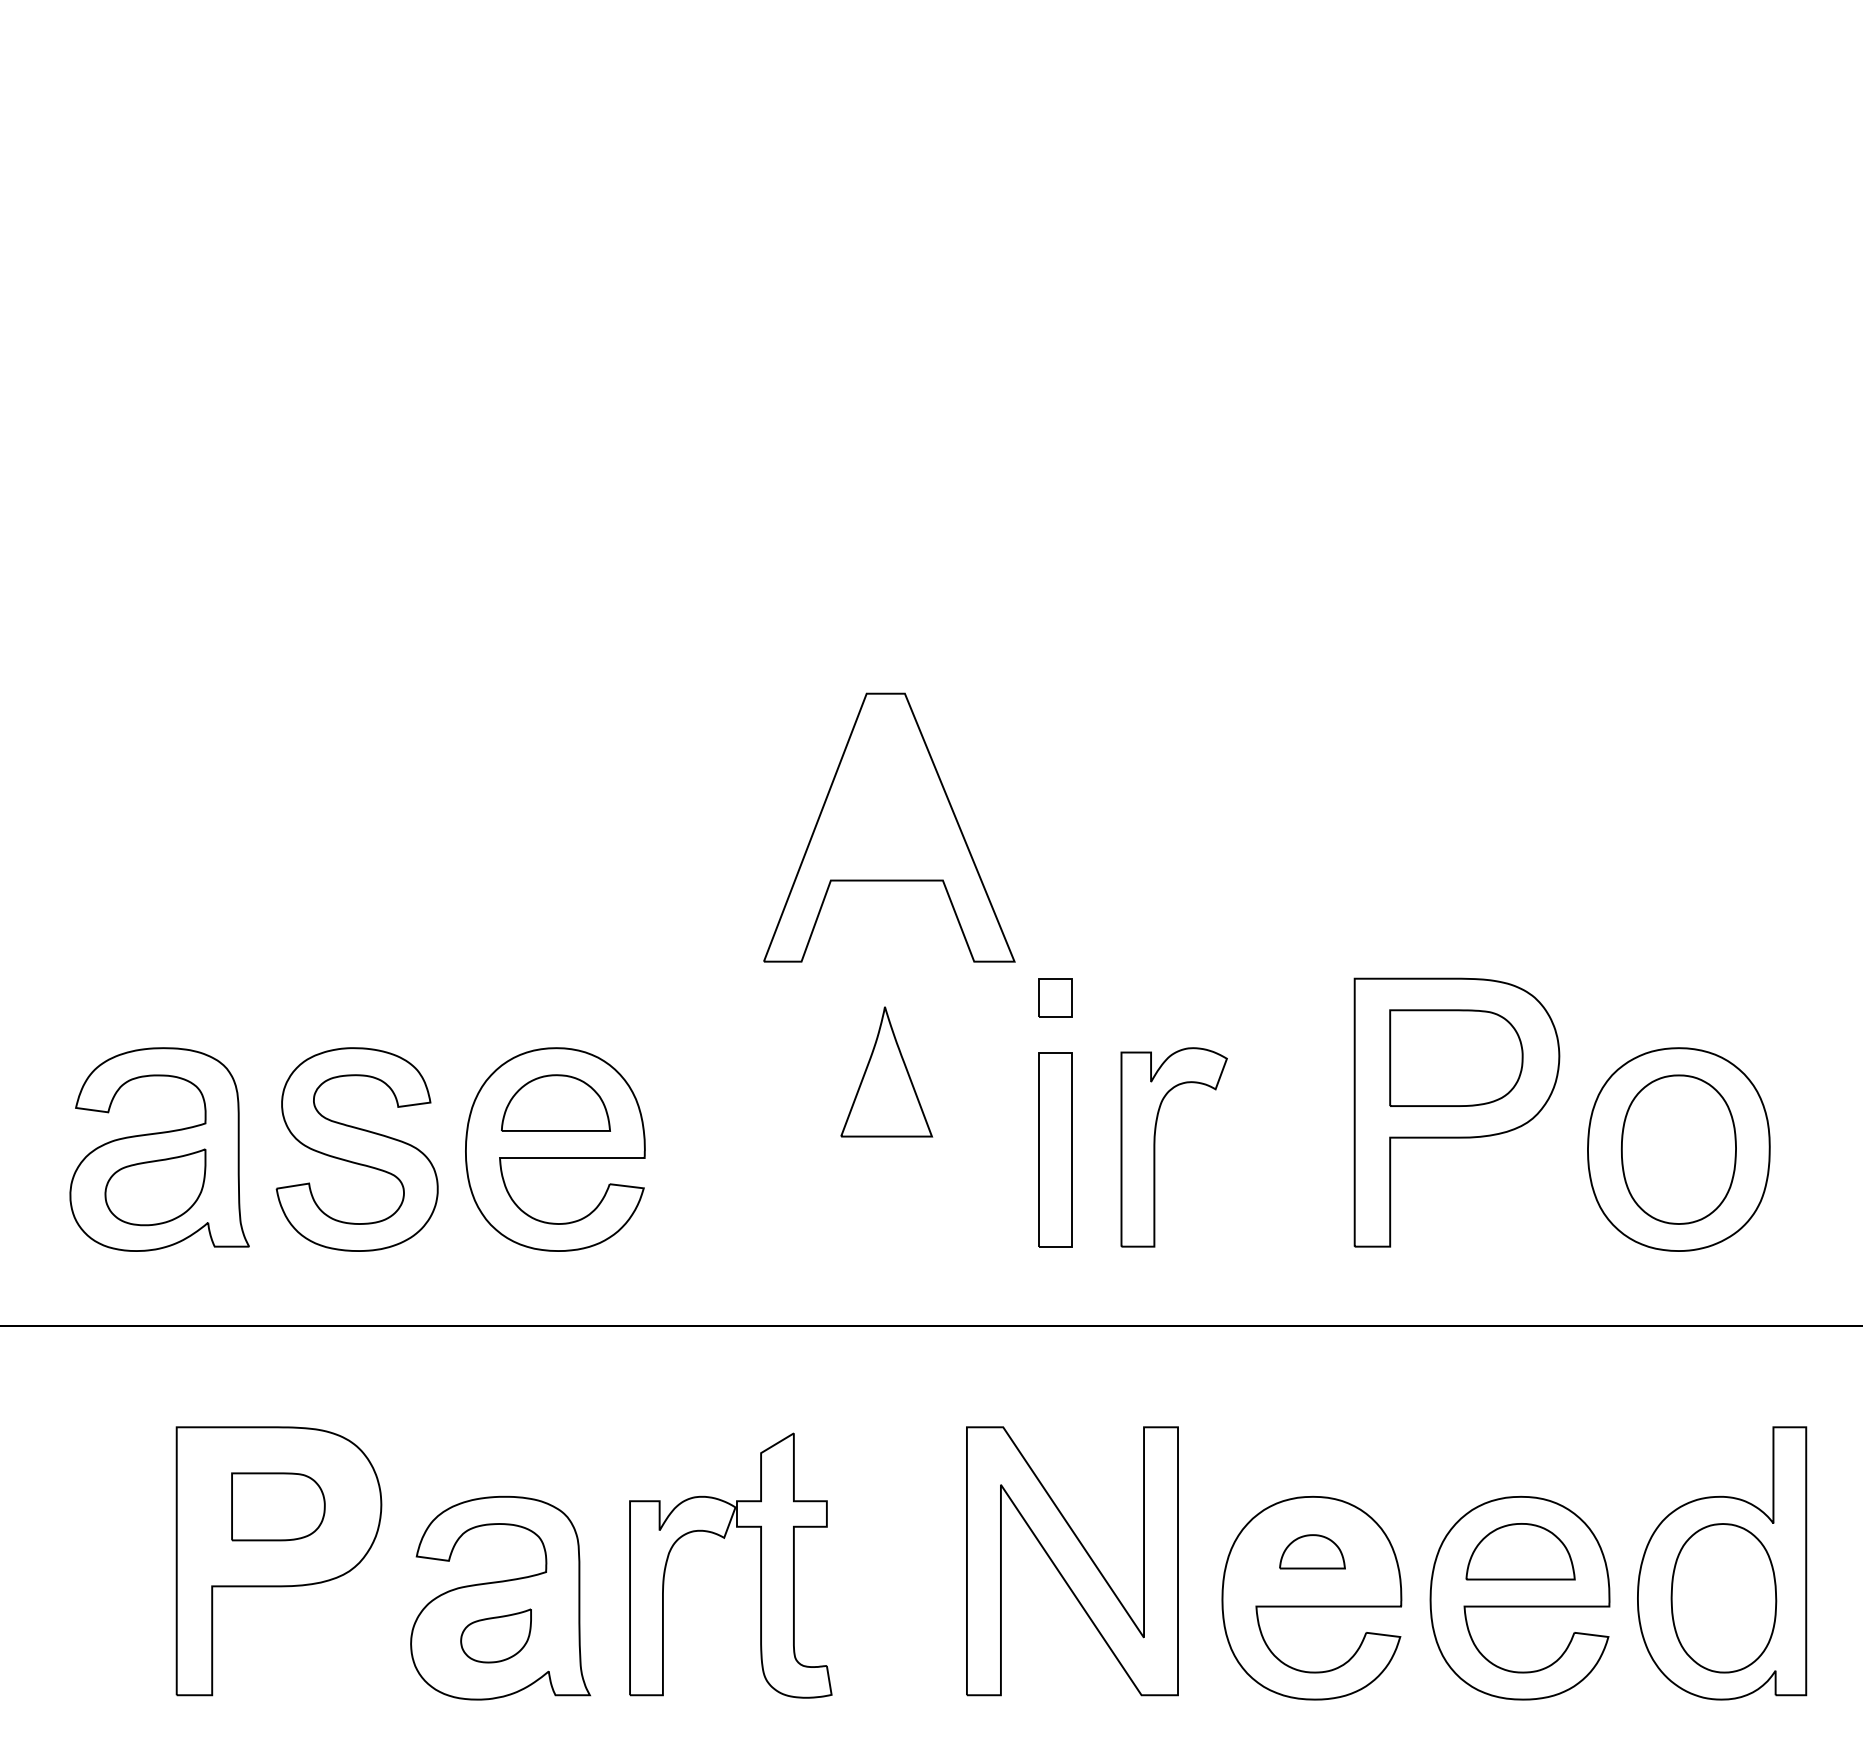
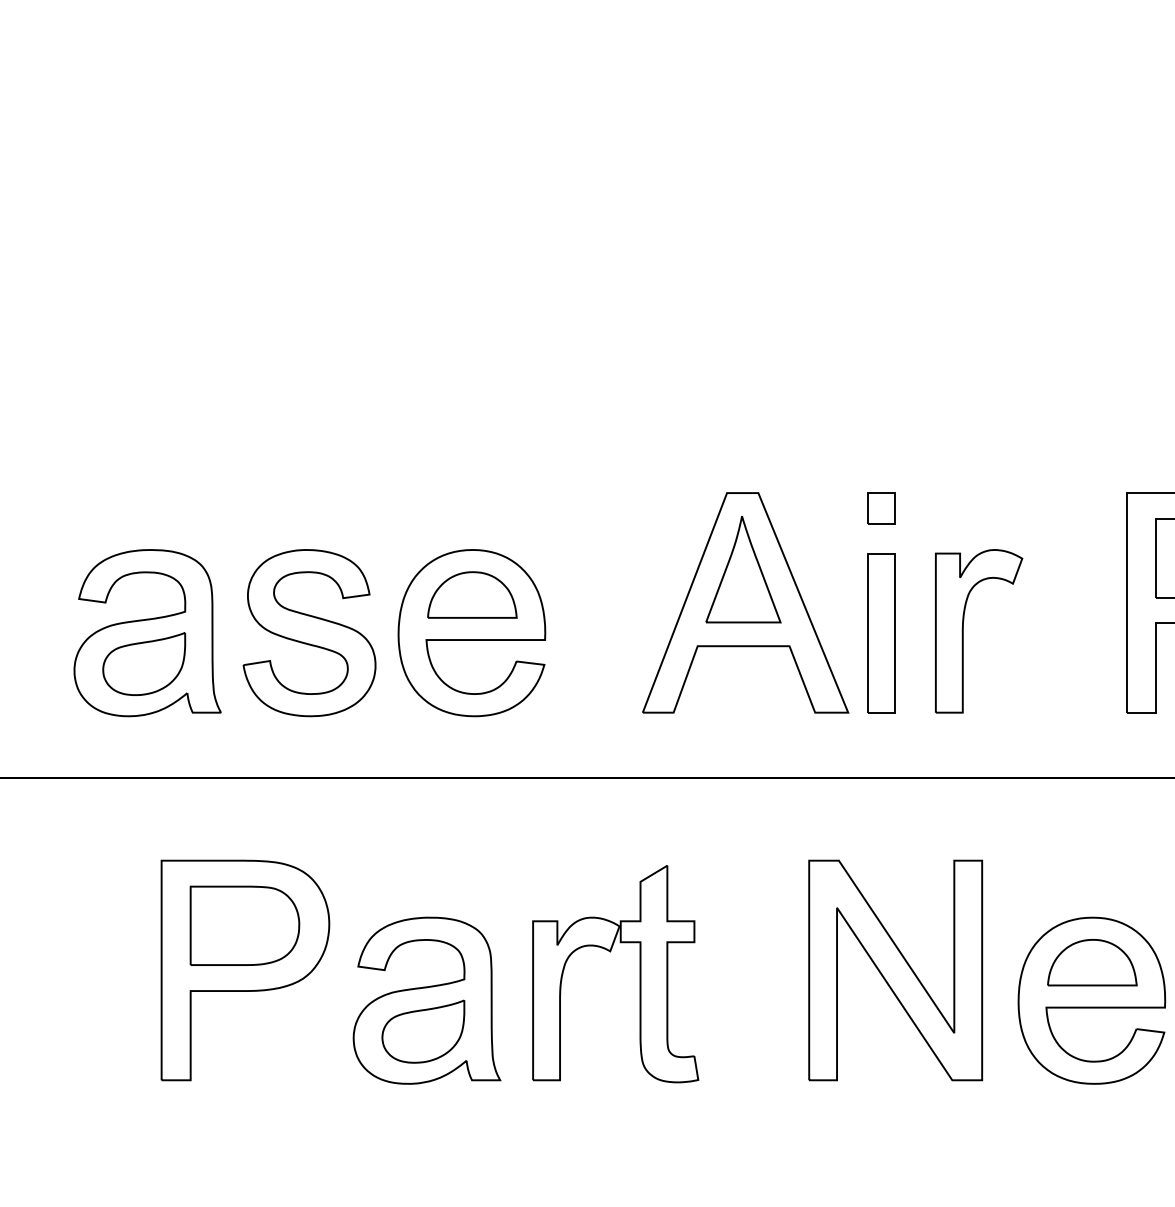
part: (889, 827) -> (745, 602), moved
part: (278, 1506) -> (245, 925), size x1.43
part: (1312, 1551) -> (1092, 962), size x1.67
part: (495, 1635) -> (422, 1031), size x1.43

